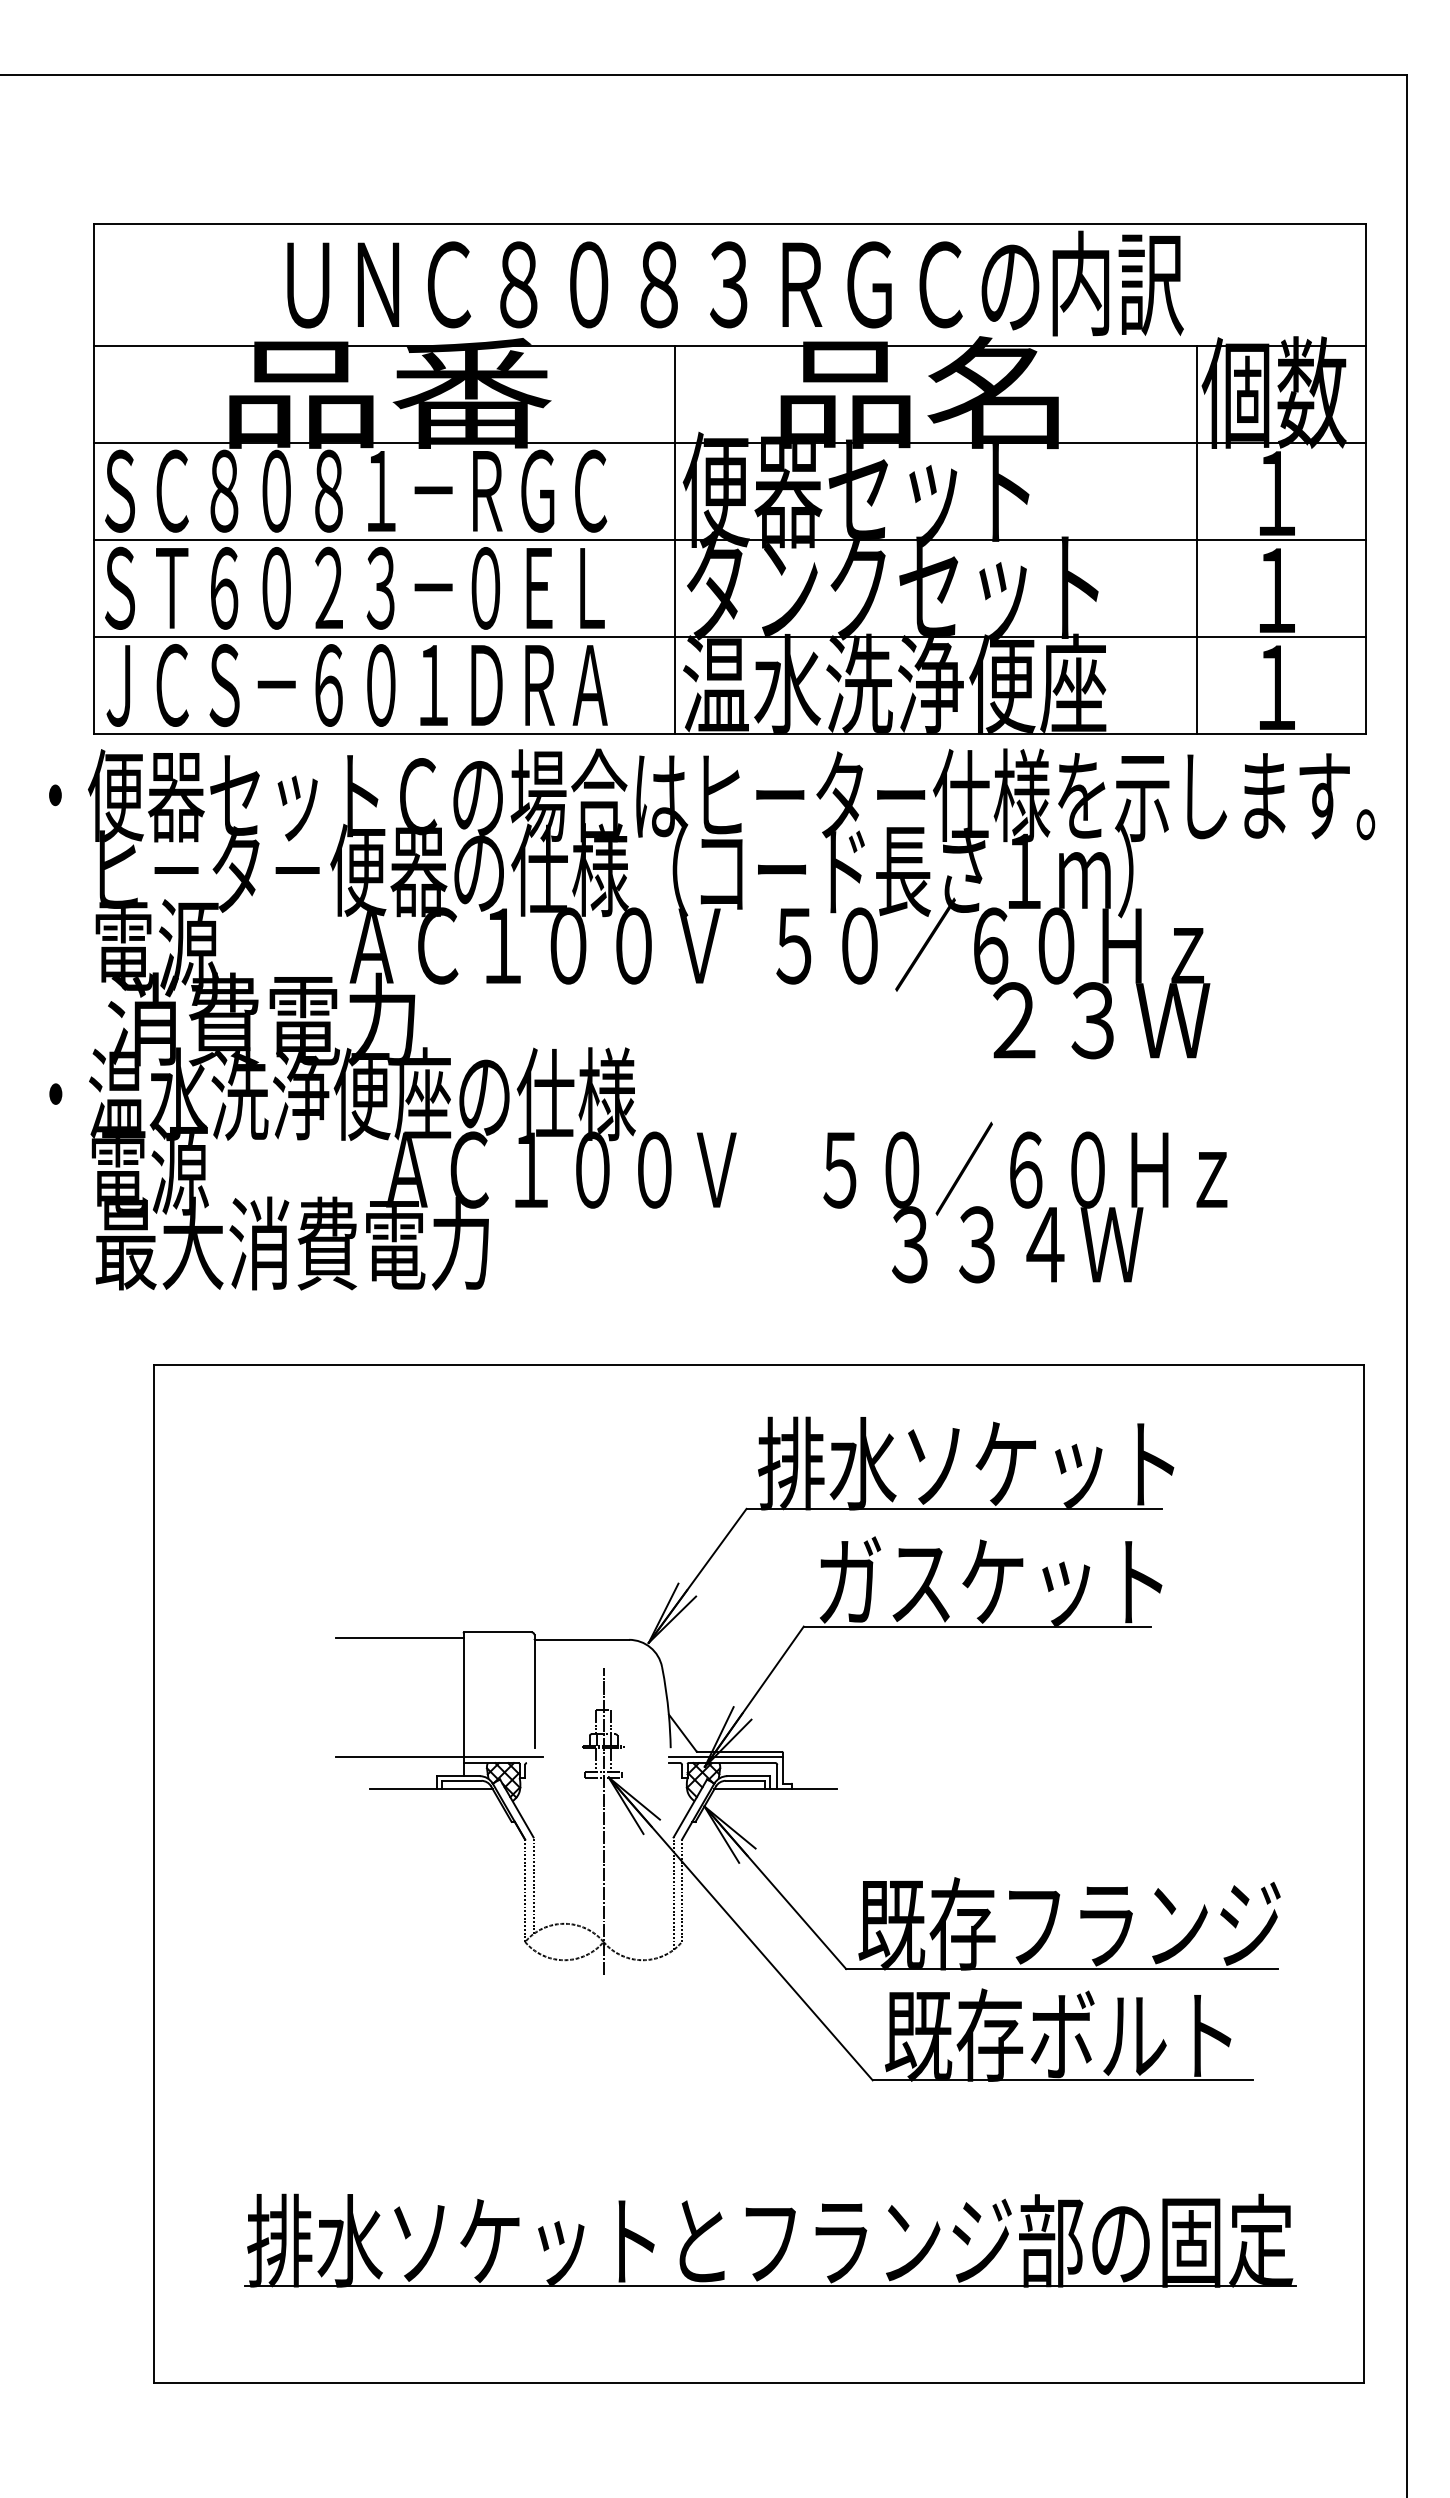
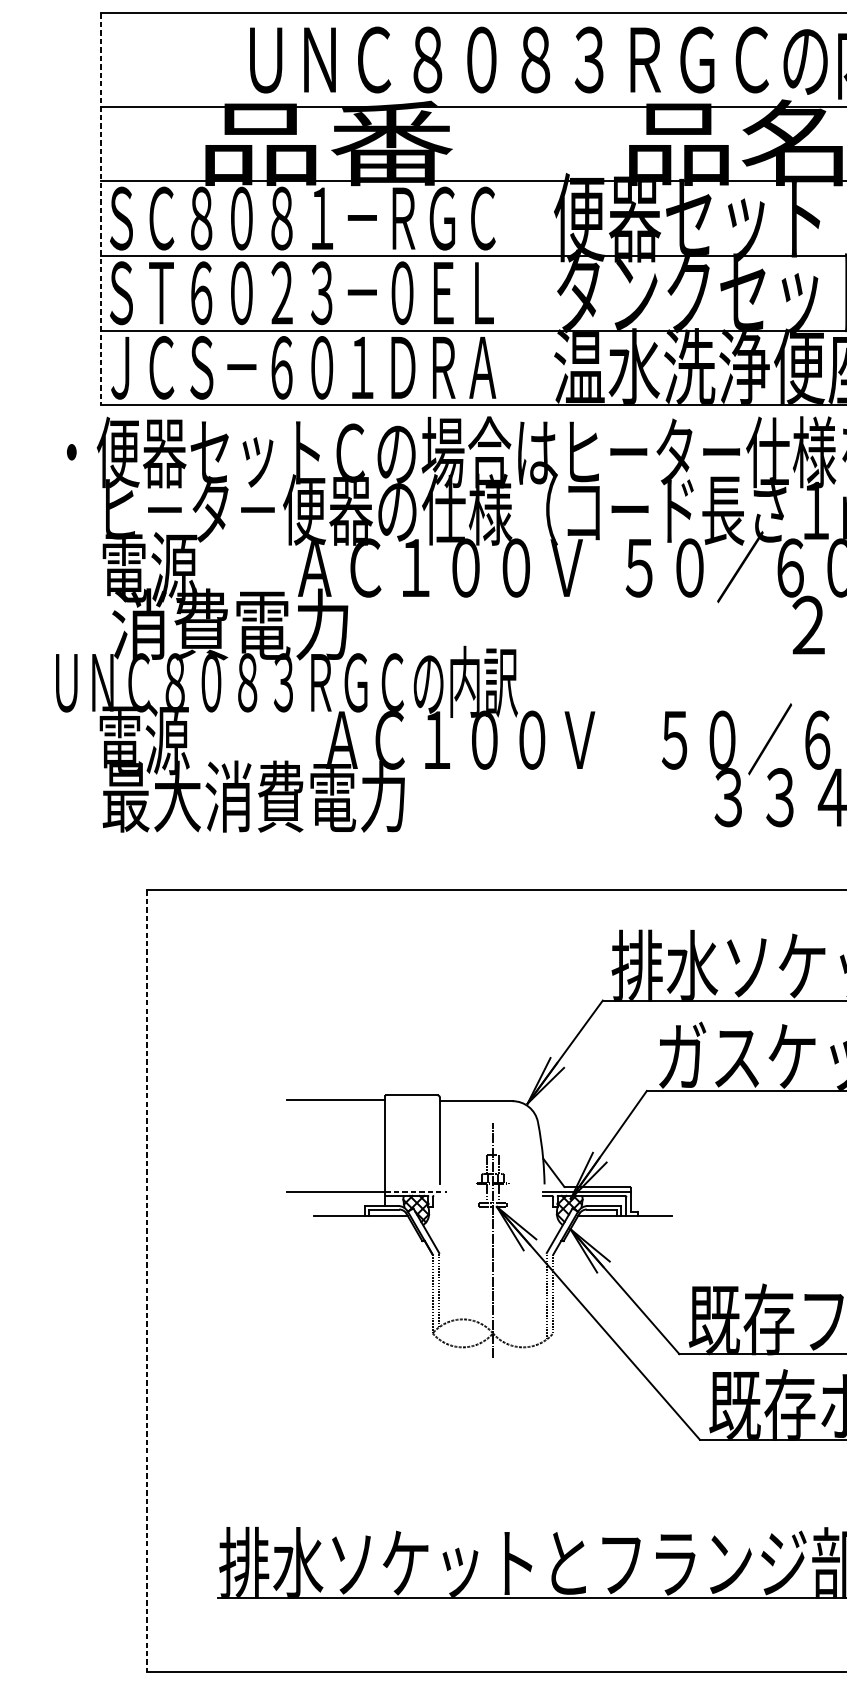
line: (93, 479) -> (101, 209), solid -> dashed
line: (674, 539) -> (547, 255), removed
text: (335, 1094) -> (287, 682), ・温水洗浄便座の仕様 -> ＵＮＣ８０８３ＲＧＣの内訳
line: (503, 1757) -> (416, 1191), solid -> dashed
line: (153, 1874) -> (147, 1281), solid -> dashed

